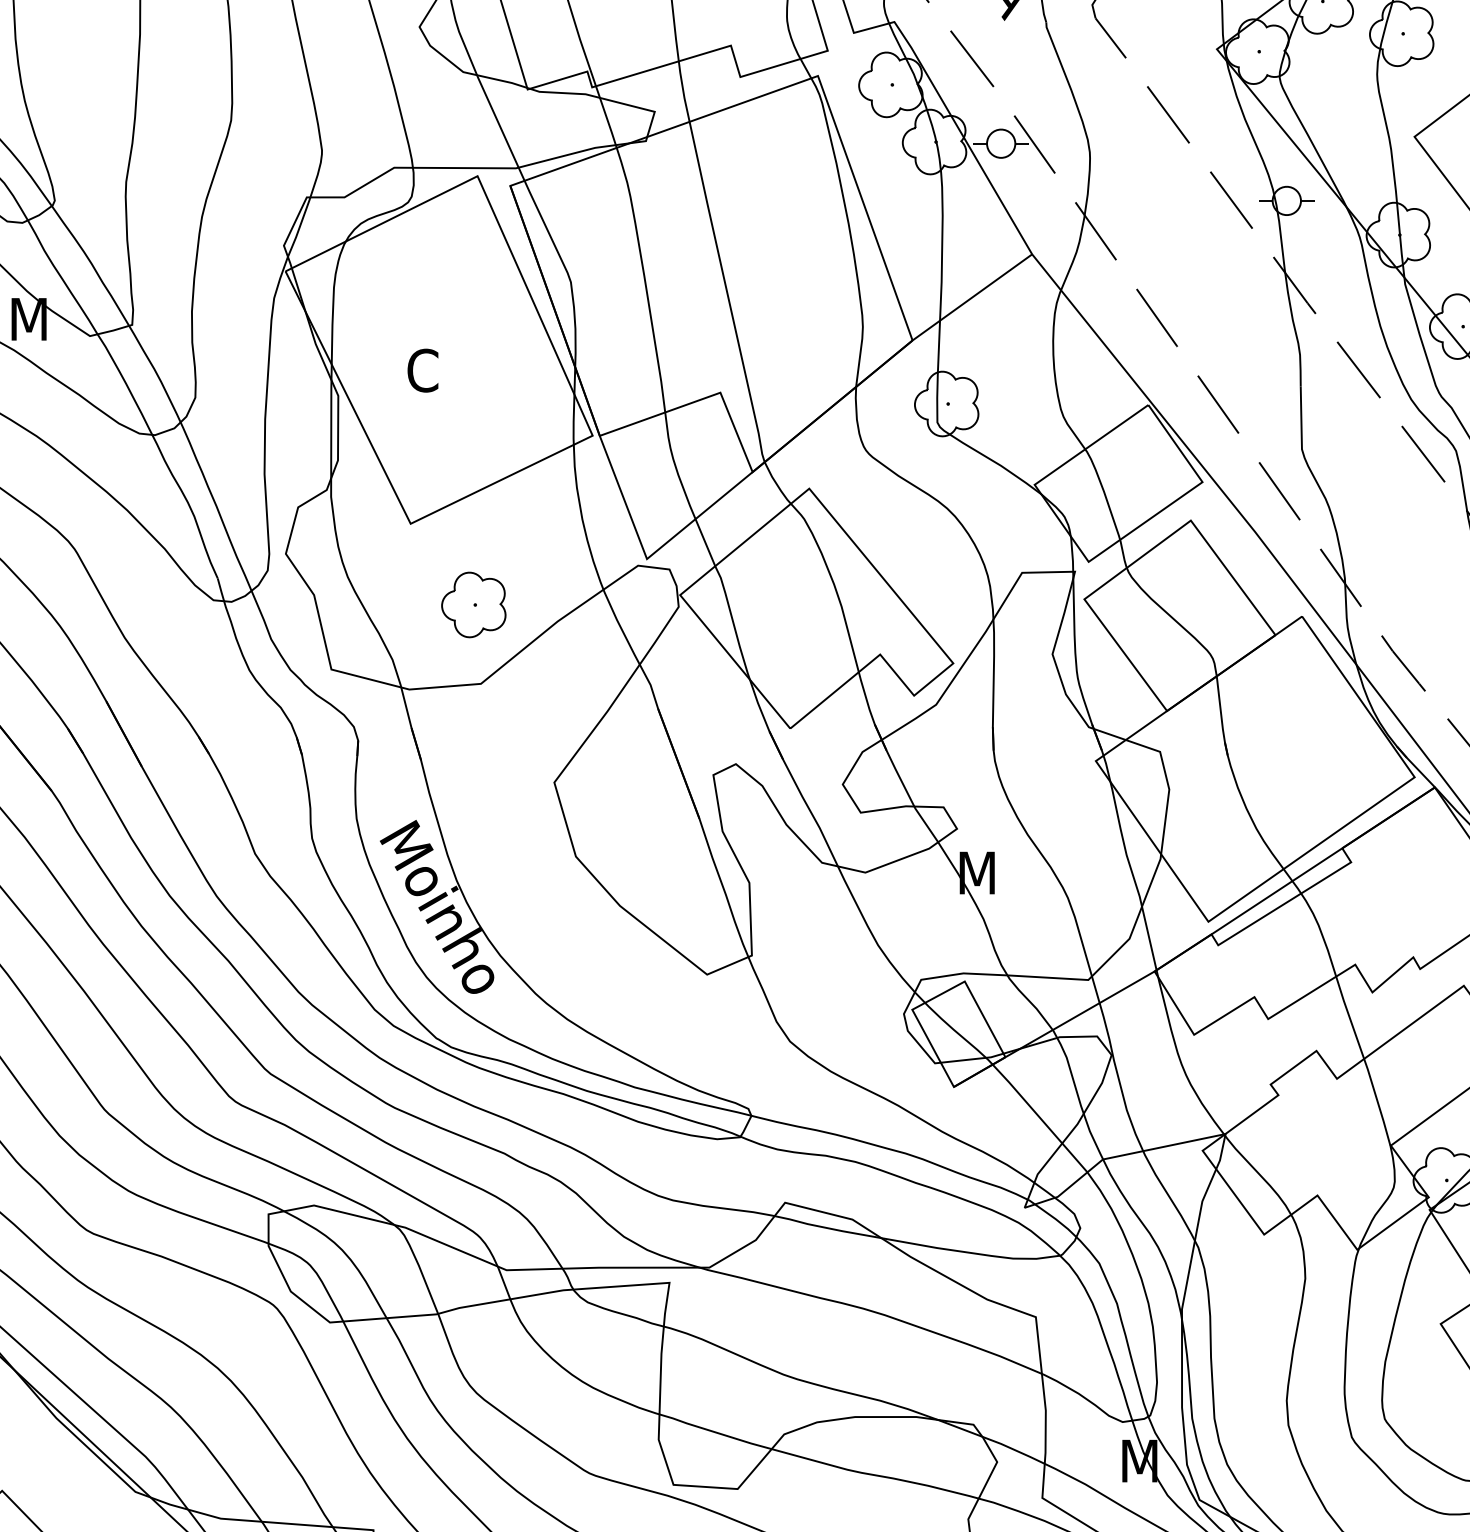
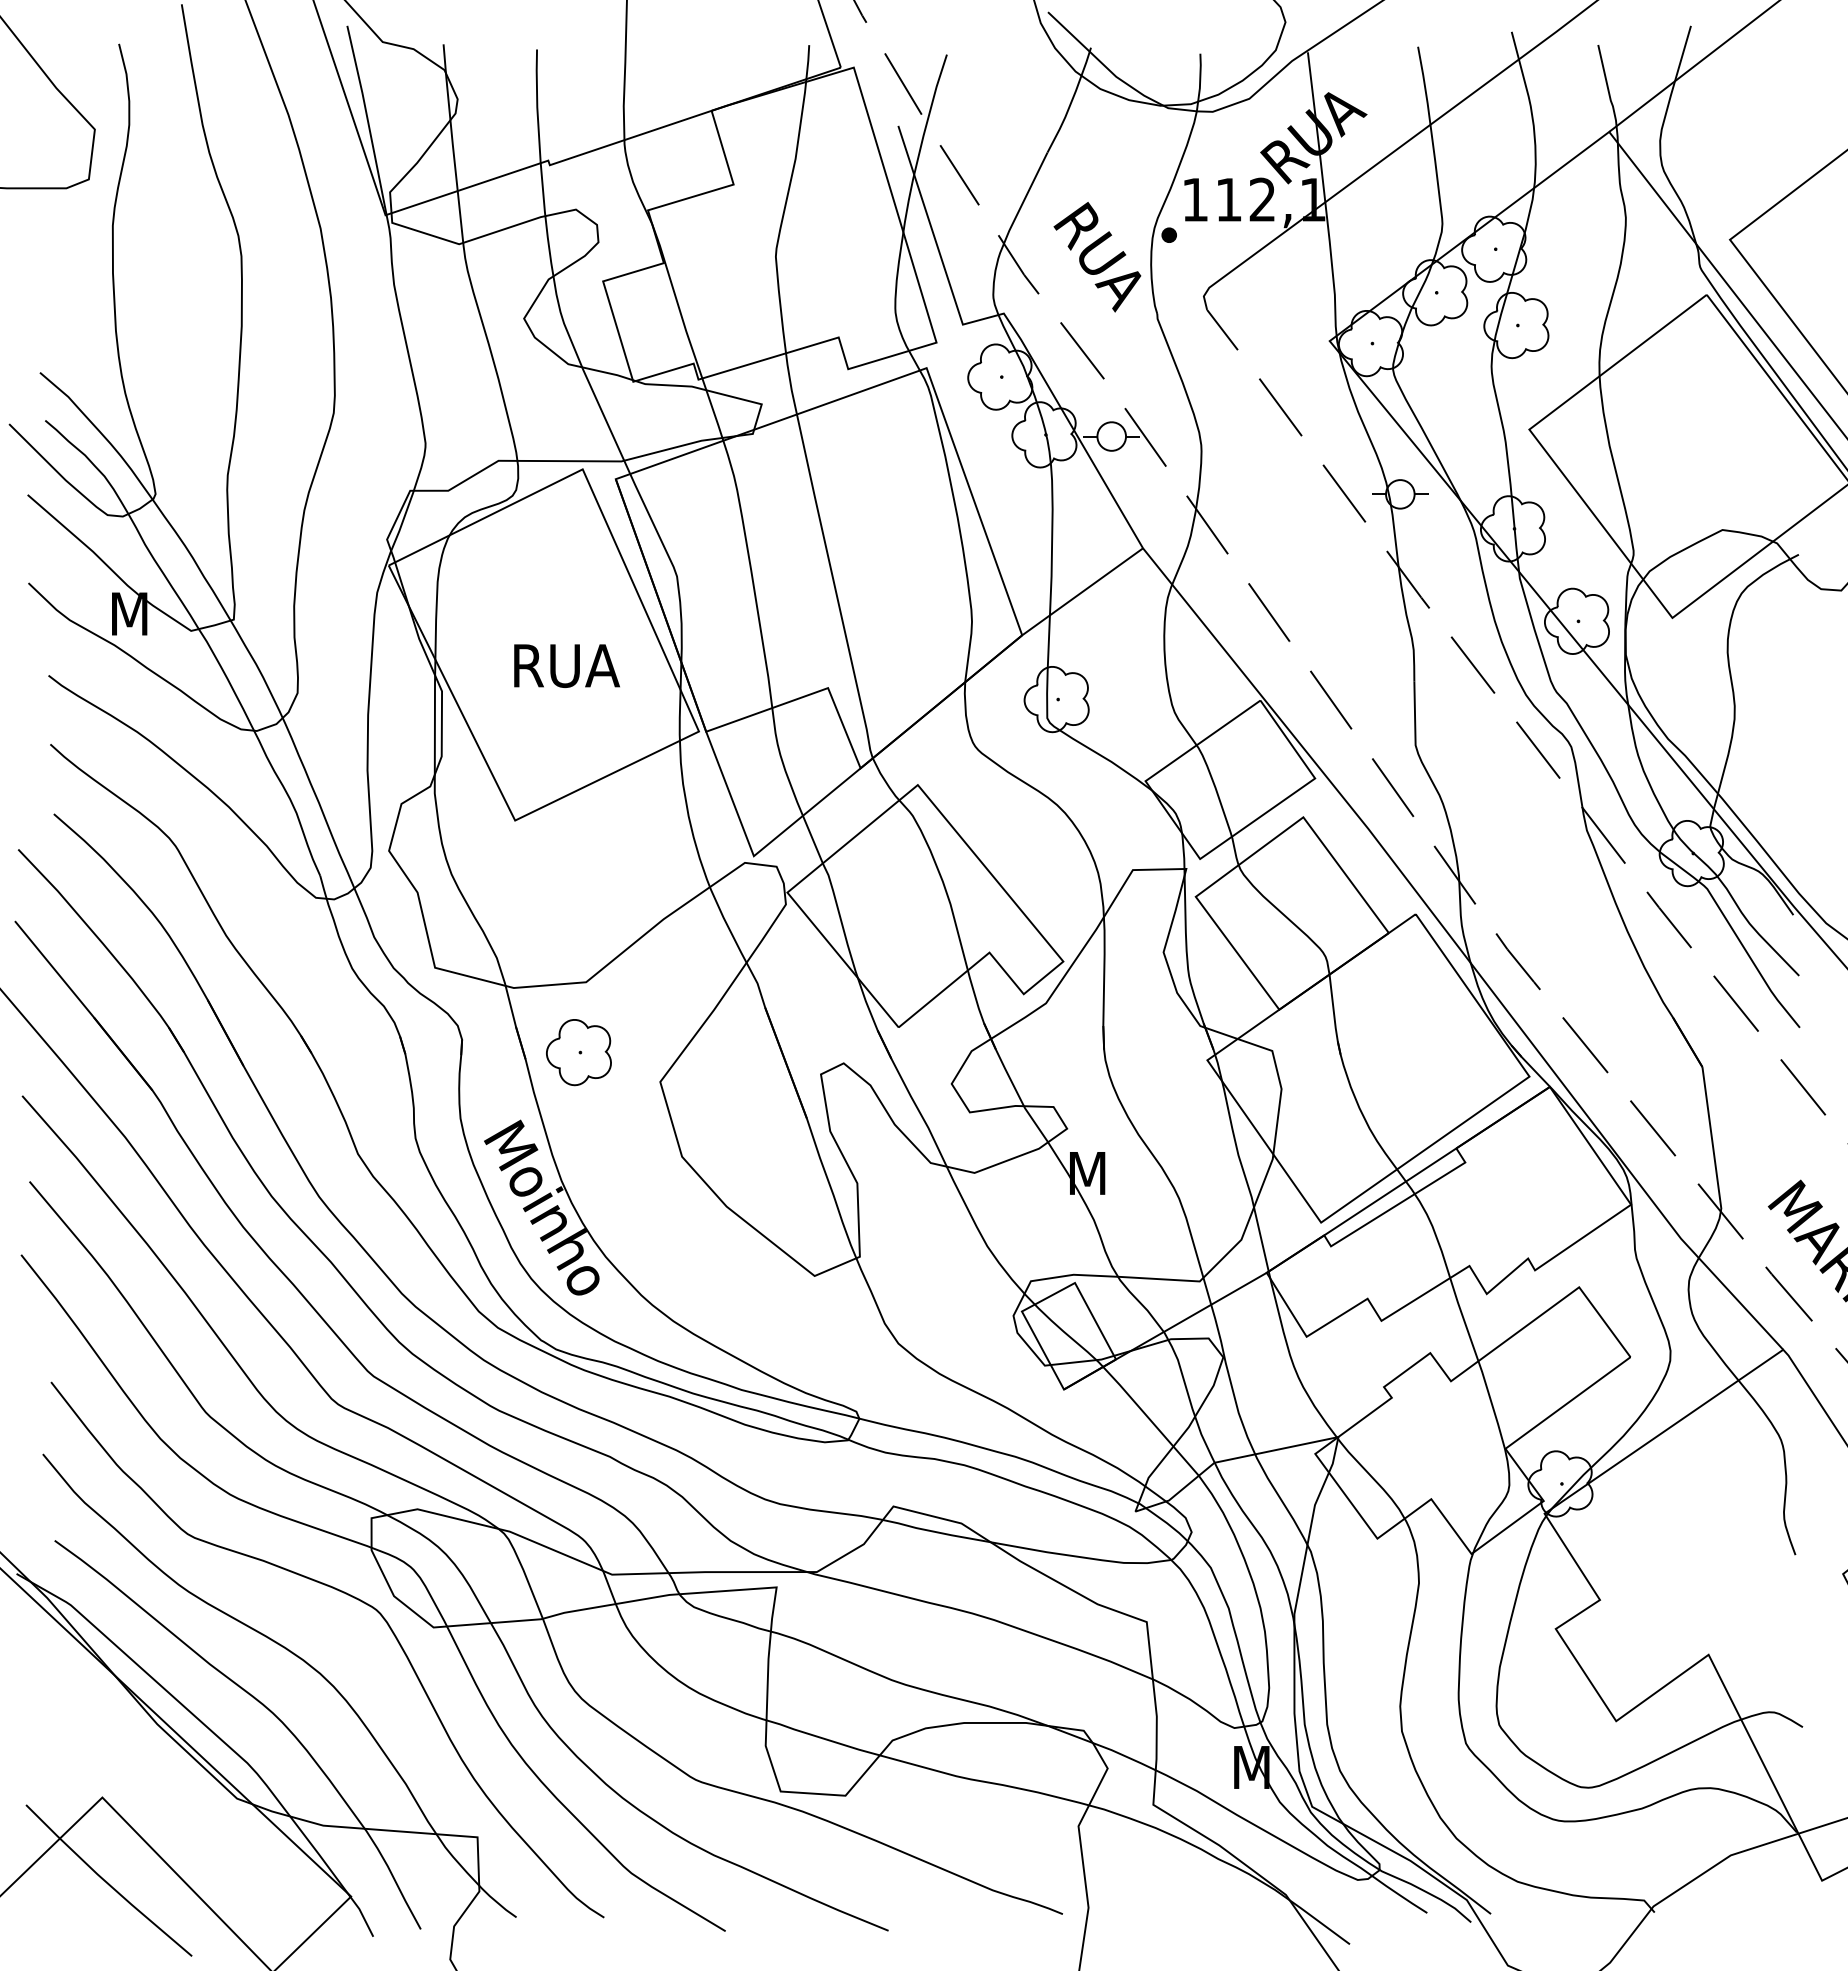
text: (460, 370) -> (565, 665), C -> RUA
part: (473, 604) -> (578, 1052), moved

